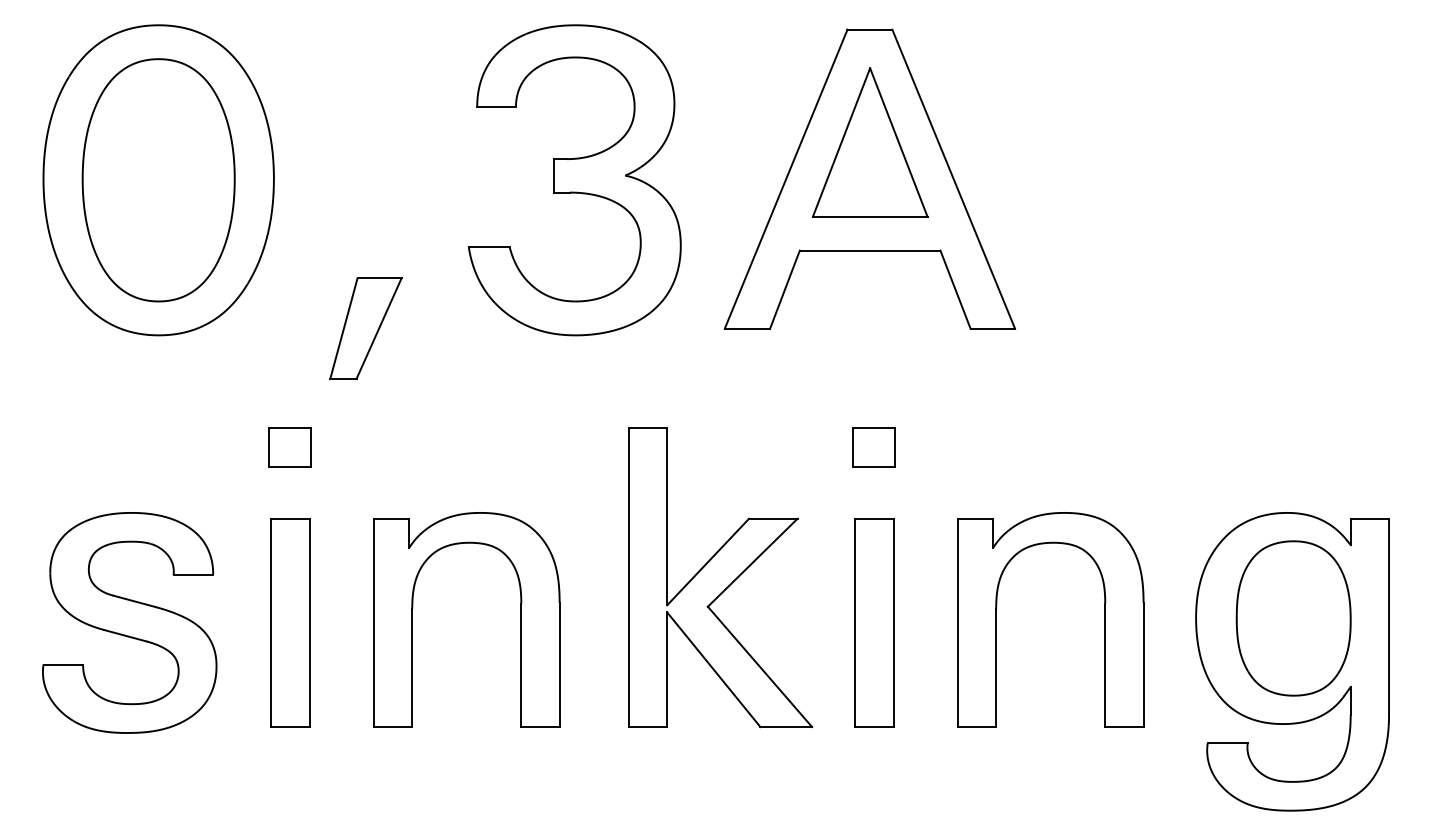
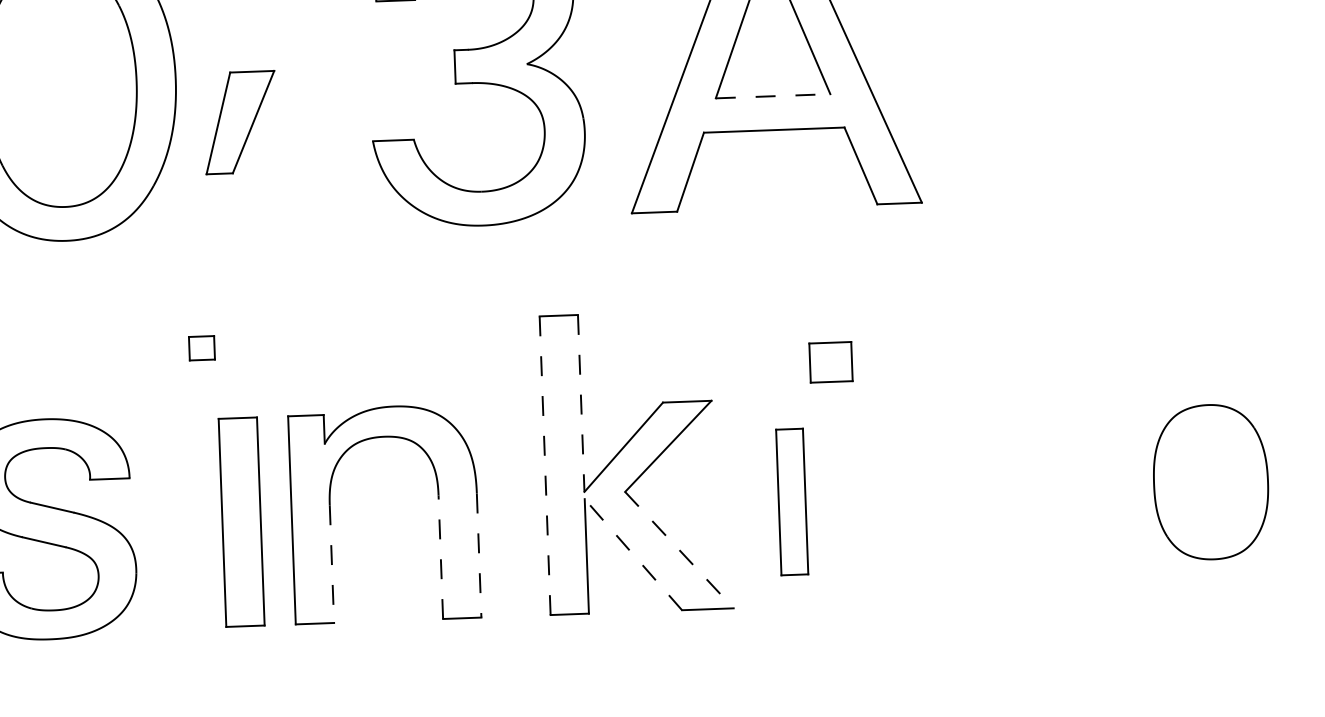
line: (870, 216) -> (773, 96), solid -> dashed
part: (365, 328) -> (239, 122), moved
part: (289, 447) -> (201, 348), size x0.6
part: (873, 447) -> (830, 362), moved
line: (667, 516) -> (581, 403), solid -> dashed
line: (628, 577) -> (544, 465), solid -> dashed
part: (996, 619) -> (914, 494), removed
part: (290, 622) -> (241, 521), moved
part: (874, 622) -> (792, 501), size x0.7
part: (1292, 661) -> (1211, 525), removed
line: (521, 665) -> (441, 557), solid -> dashed
line: (559, 665) -> (479, 556), solid -> dashed
line: (760, 666) -> (679, 549), solid -> dashed
line: (412, 668) -> (332, 564), solid -> dashed
line: (713, 669) -> (633, 554), solid -> dashed

